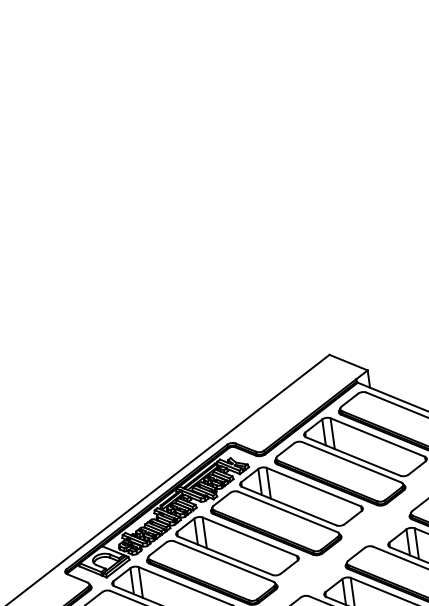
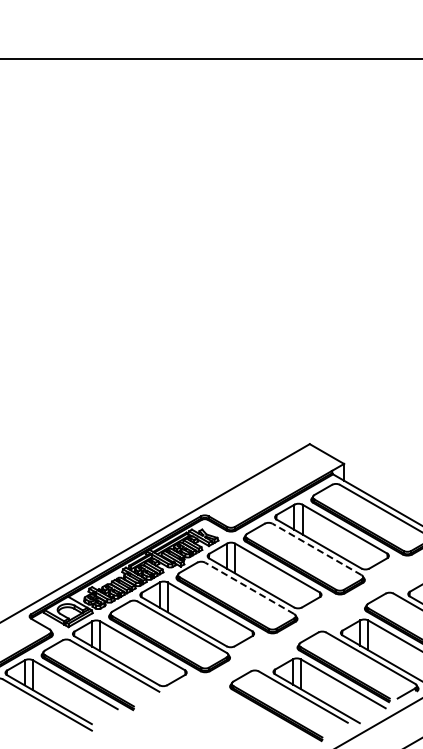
line: (351, 462) -> (316, 549), solid -> dashed
line: (287, 512) -> (249, 588), solid -> dashed

